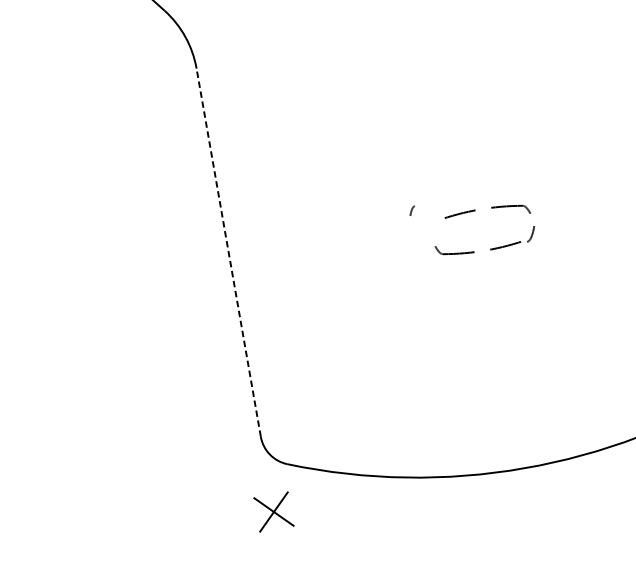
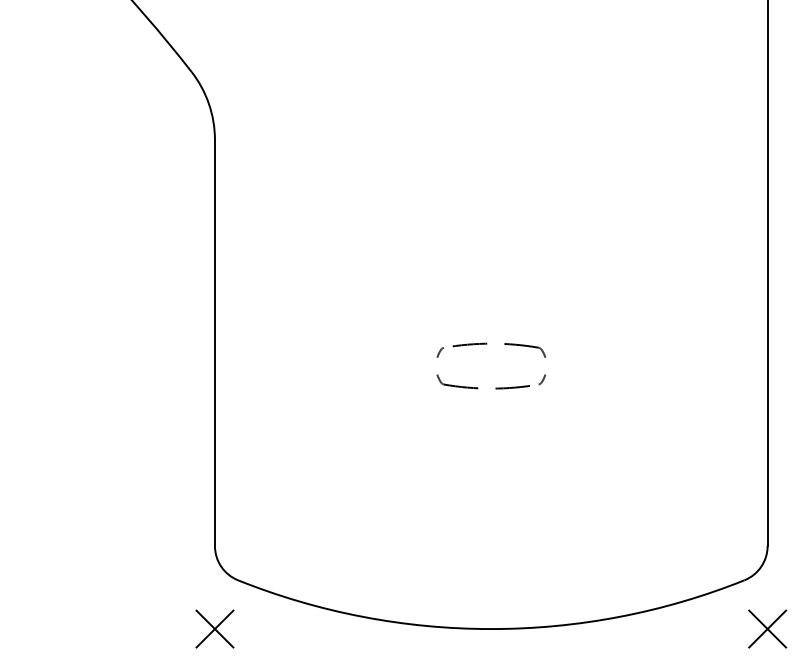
part: (411, 211) -> (439, 352), moved
part: (531, 234) -> (542, 379), size x0.62
line: (228, 252) -> (214, 342), dashed -> solid

